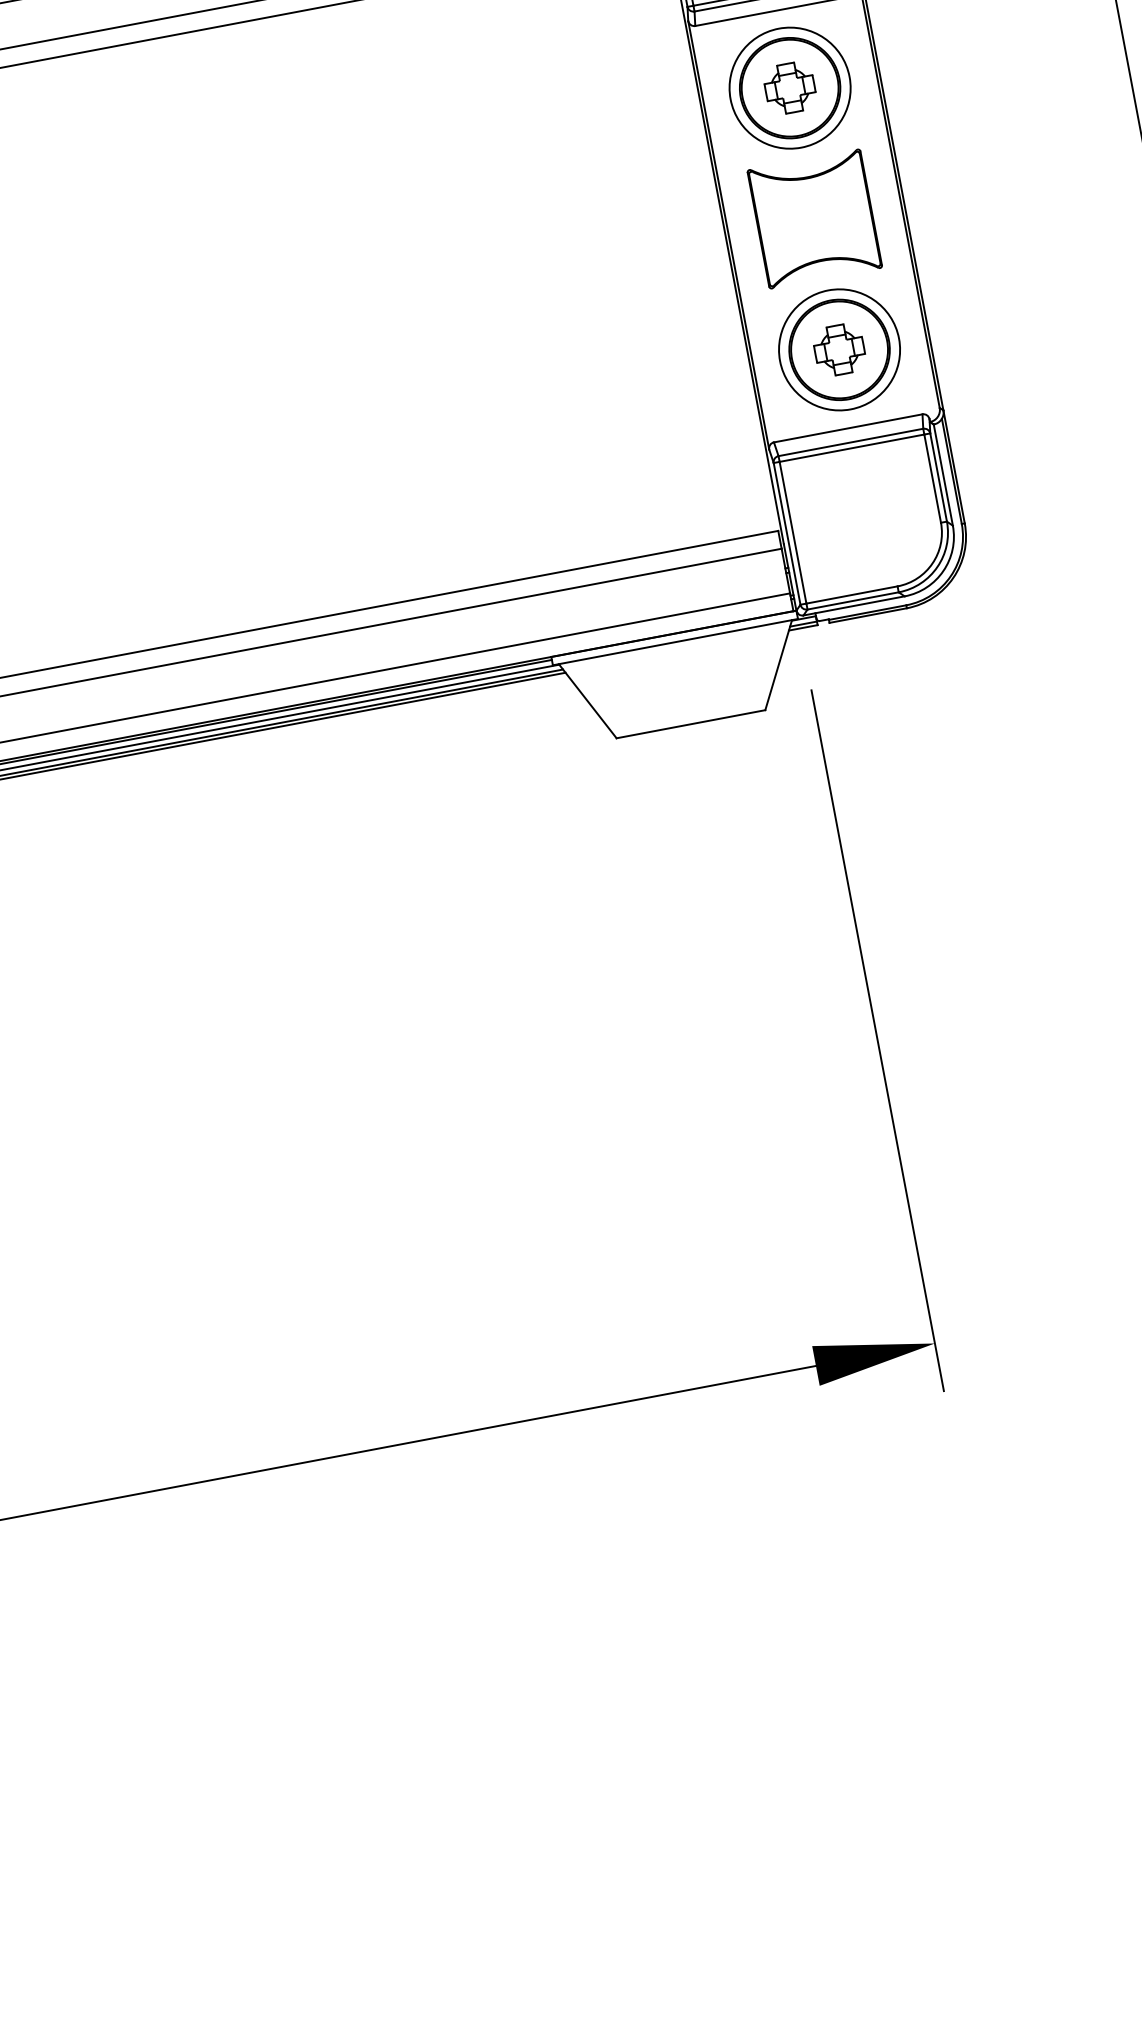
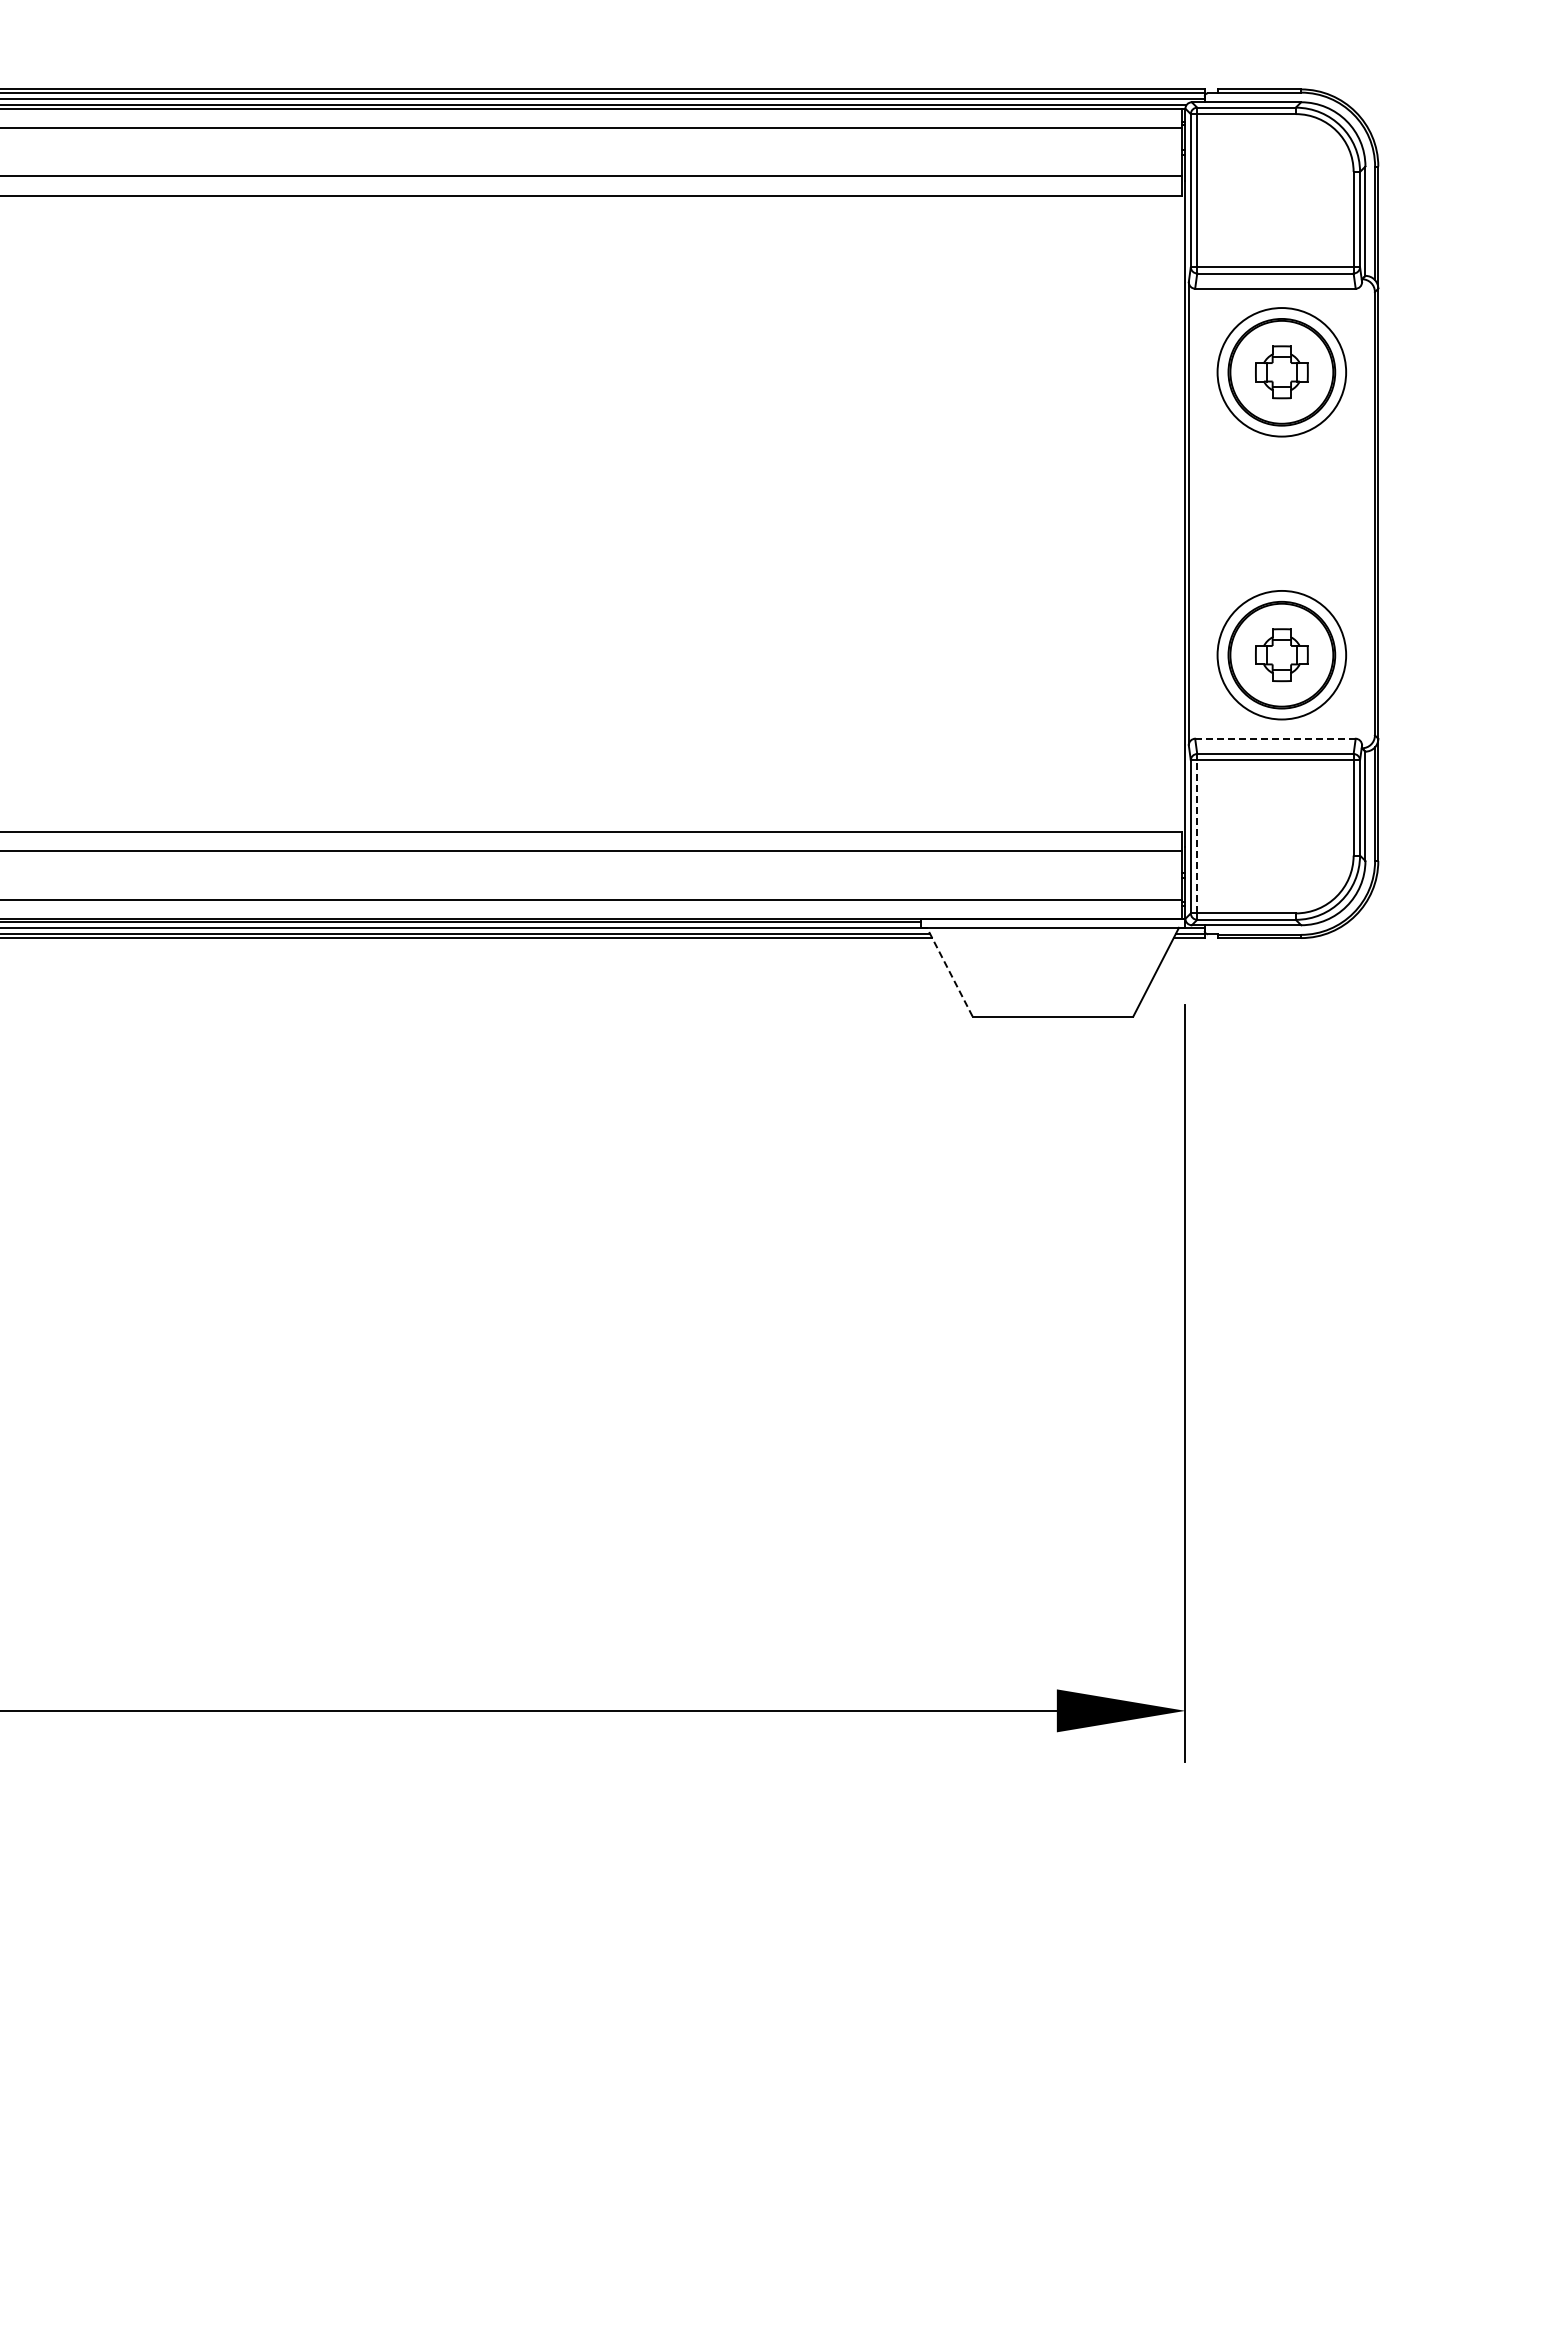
part: (814, 218) -> (1281, 513), removed
line: (847, 428) -> (1274, 738), solid -> dashed
line: (793, 532) -> (1197, 836), solid -> dashed
line: (587, 701) -> (949, 972), solid -> dashed

